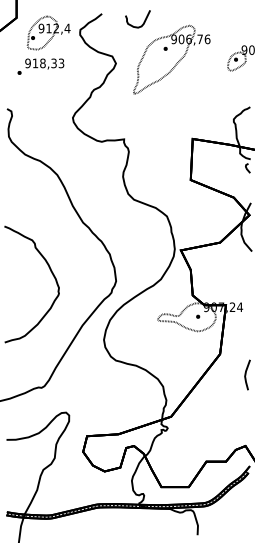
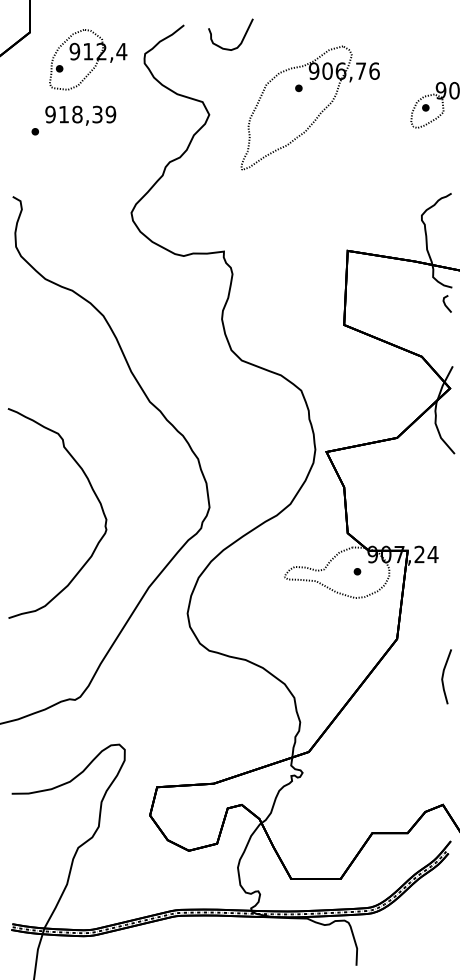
curve: (143, 21) -> (240, 38), moved
text: (61, 62) -> (110, 112), 918,33 -> 918,39

